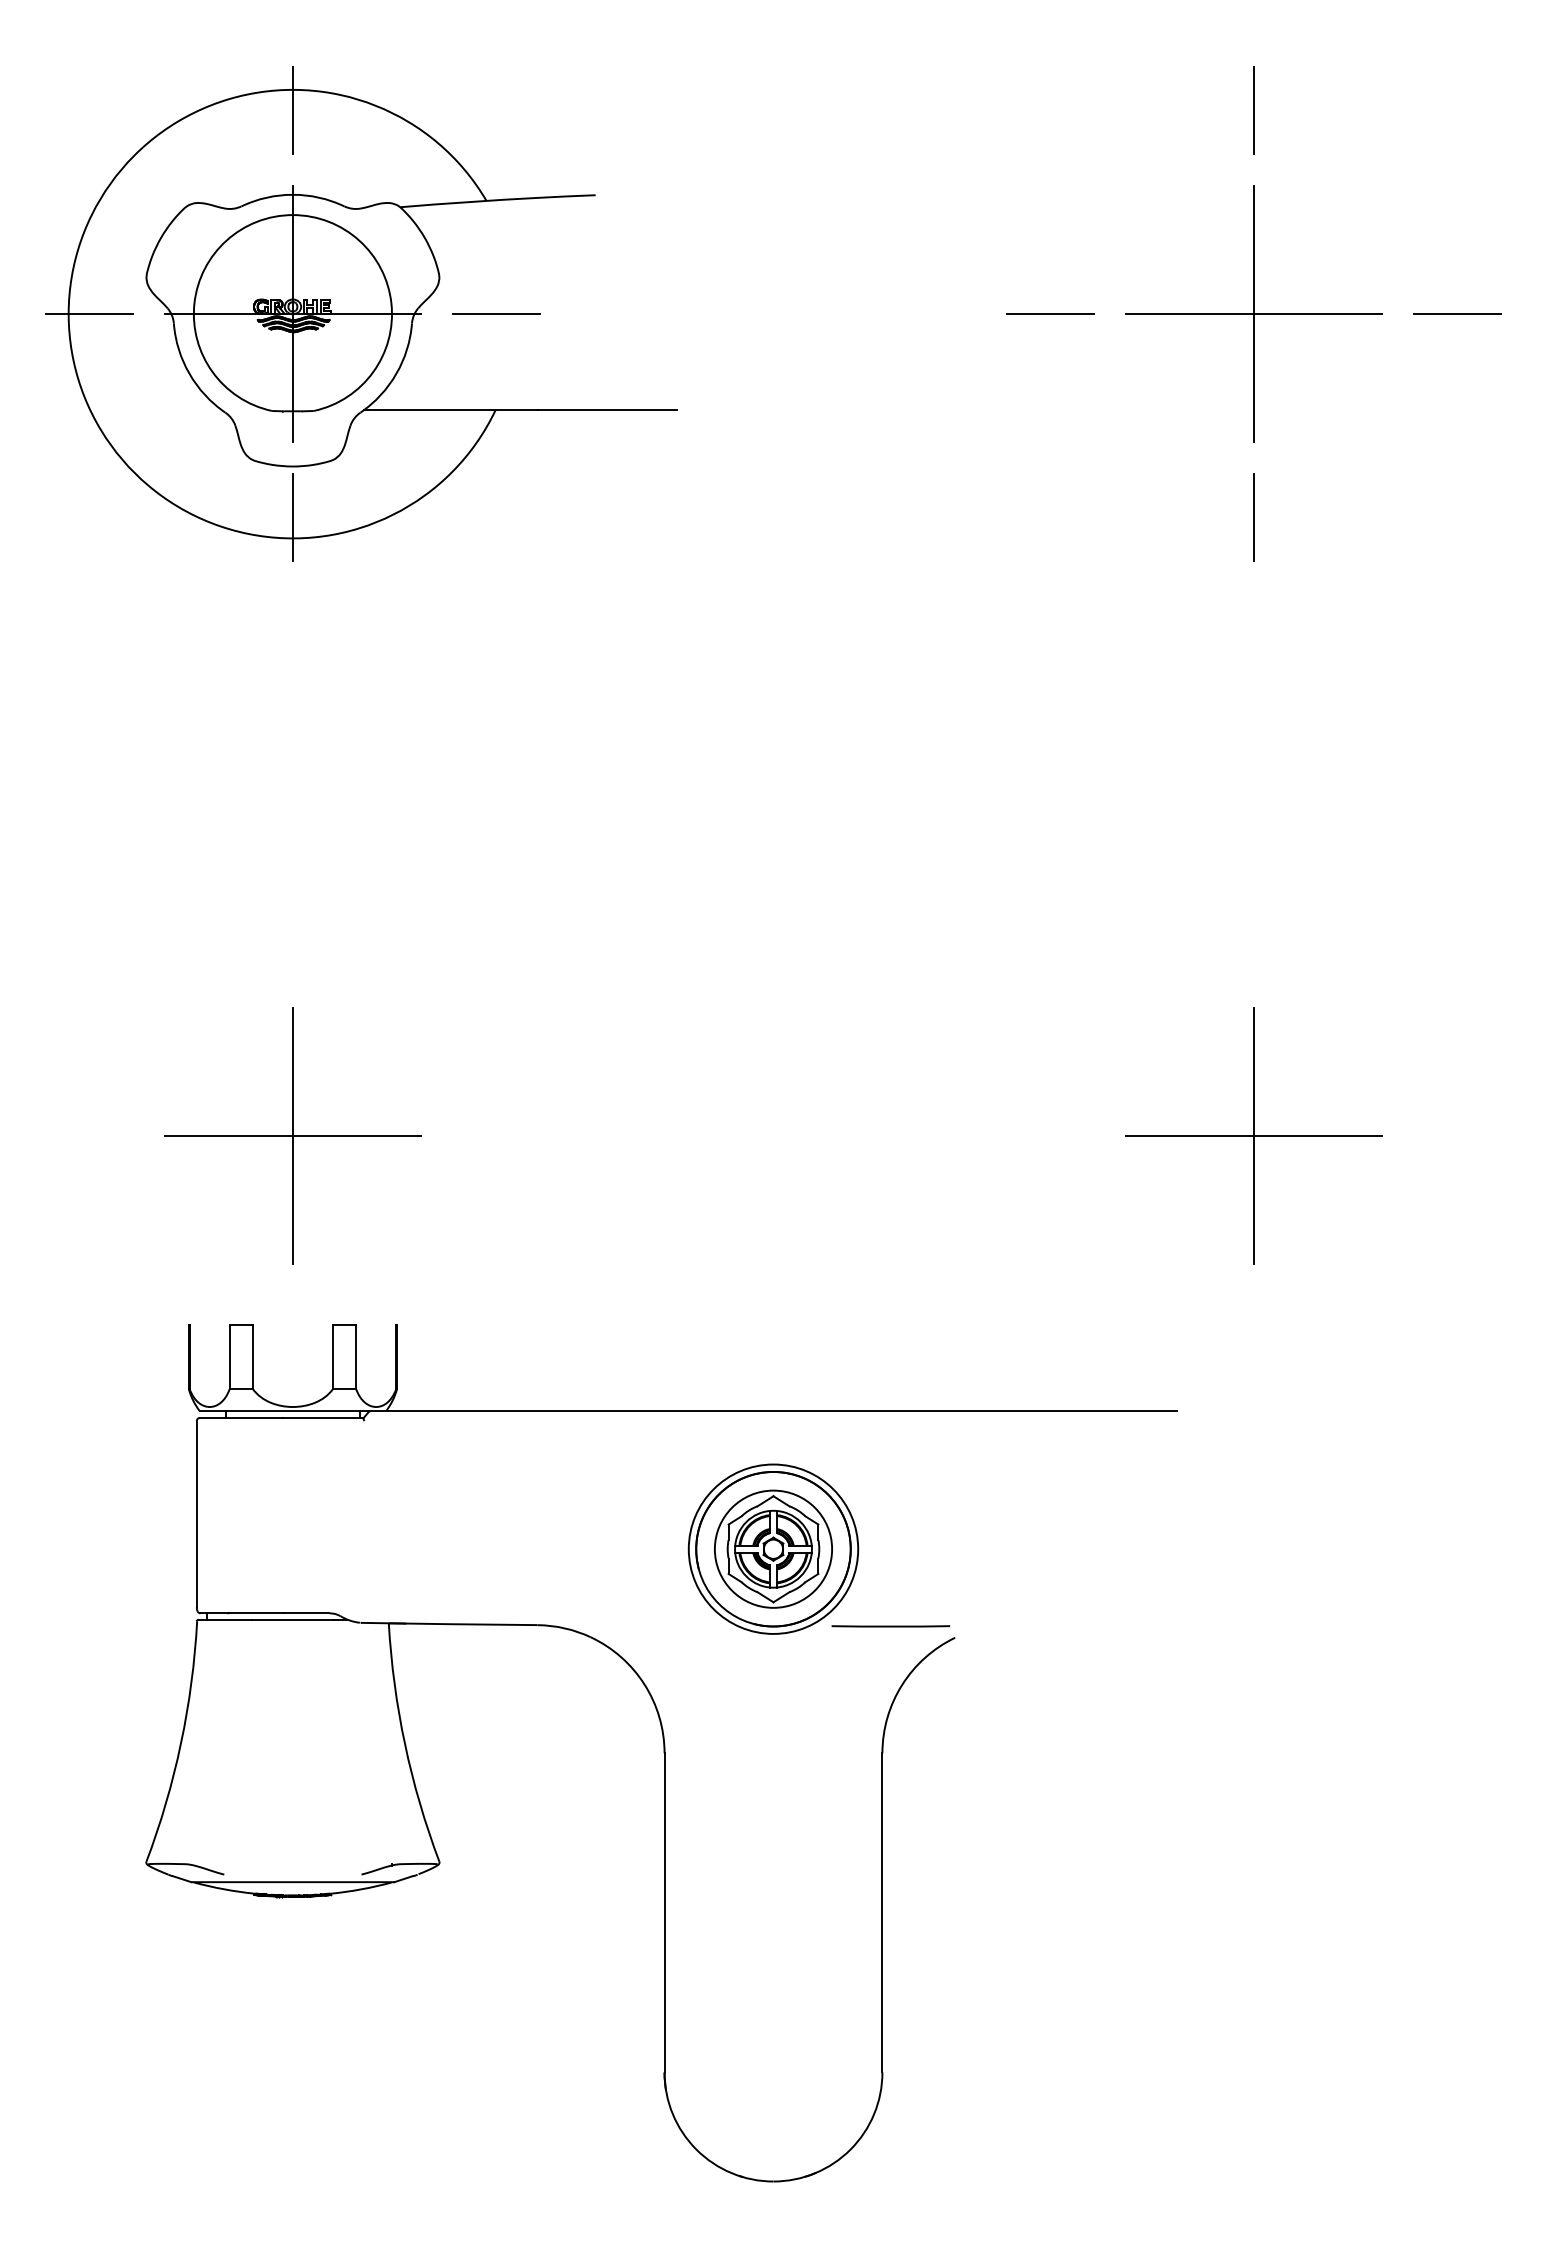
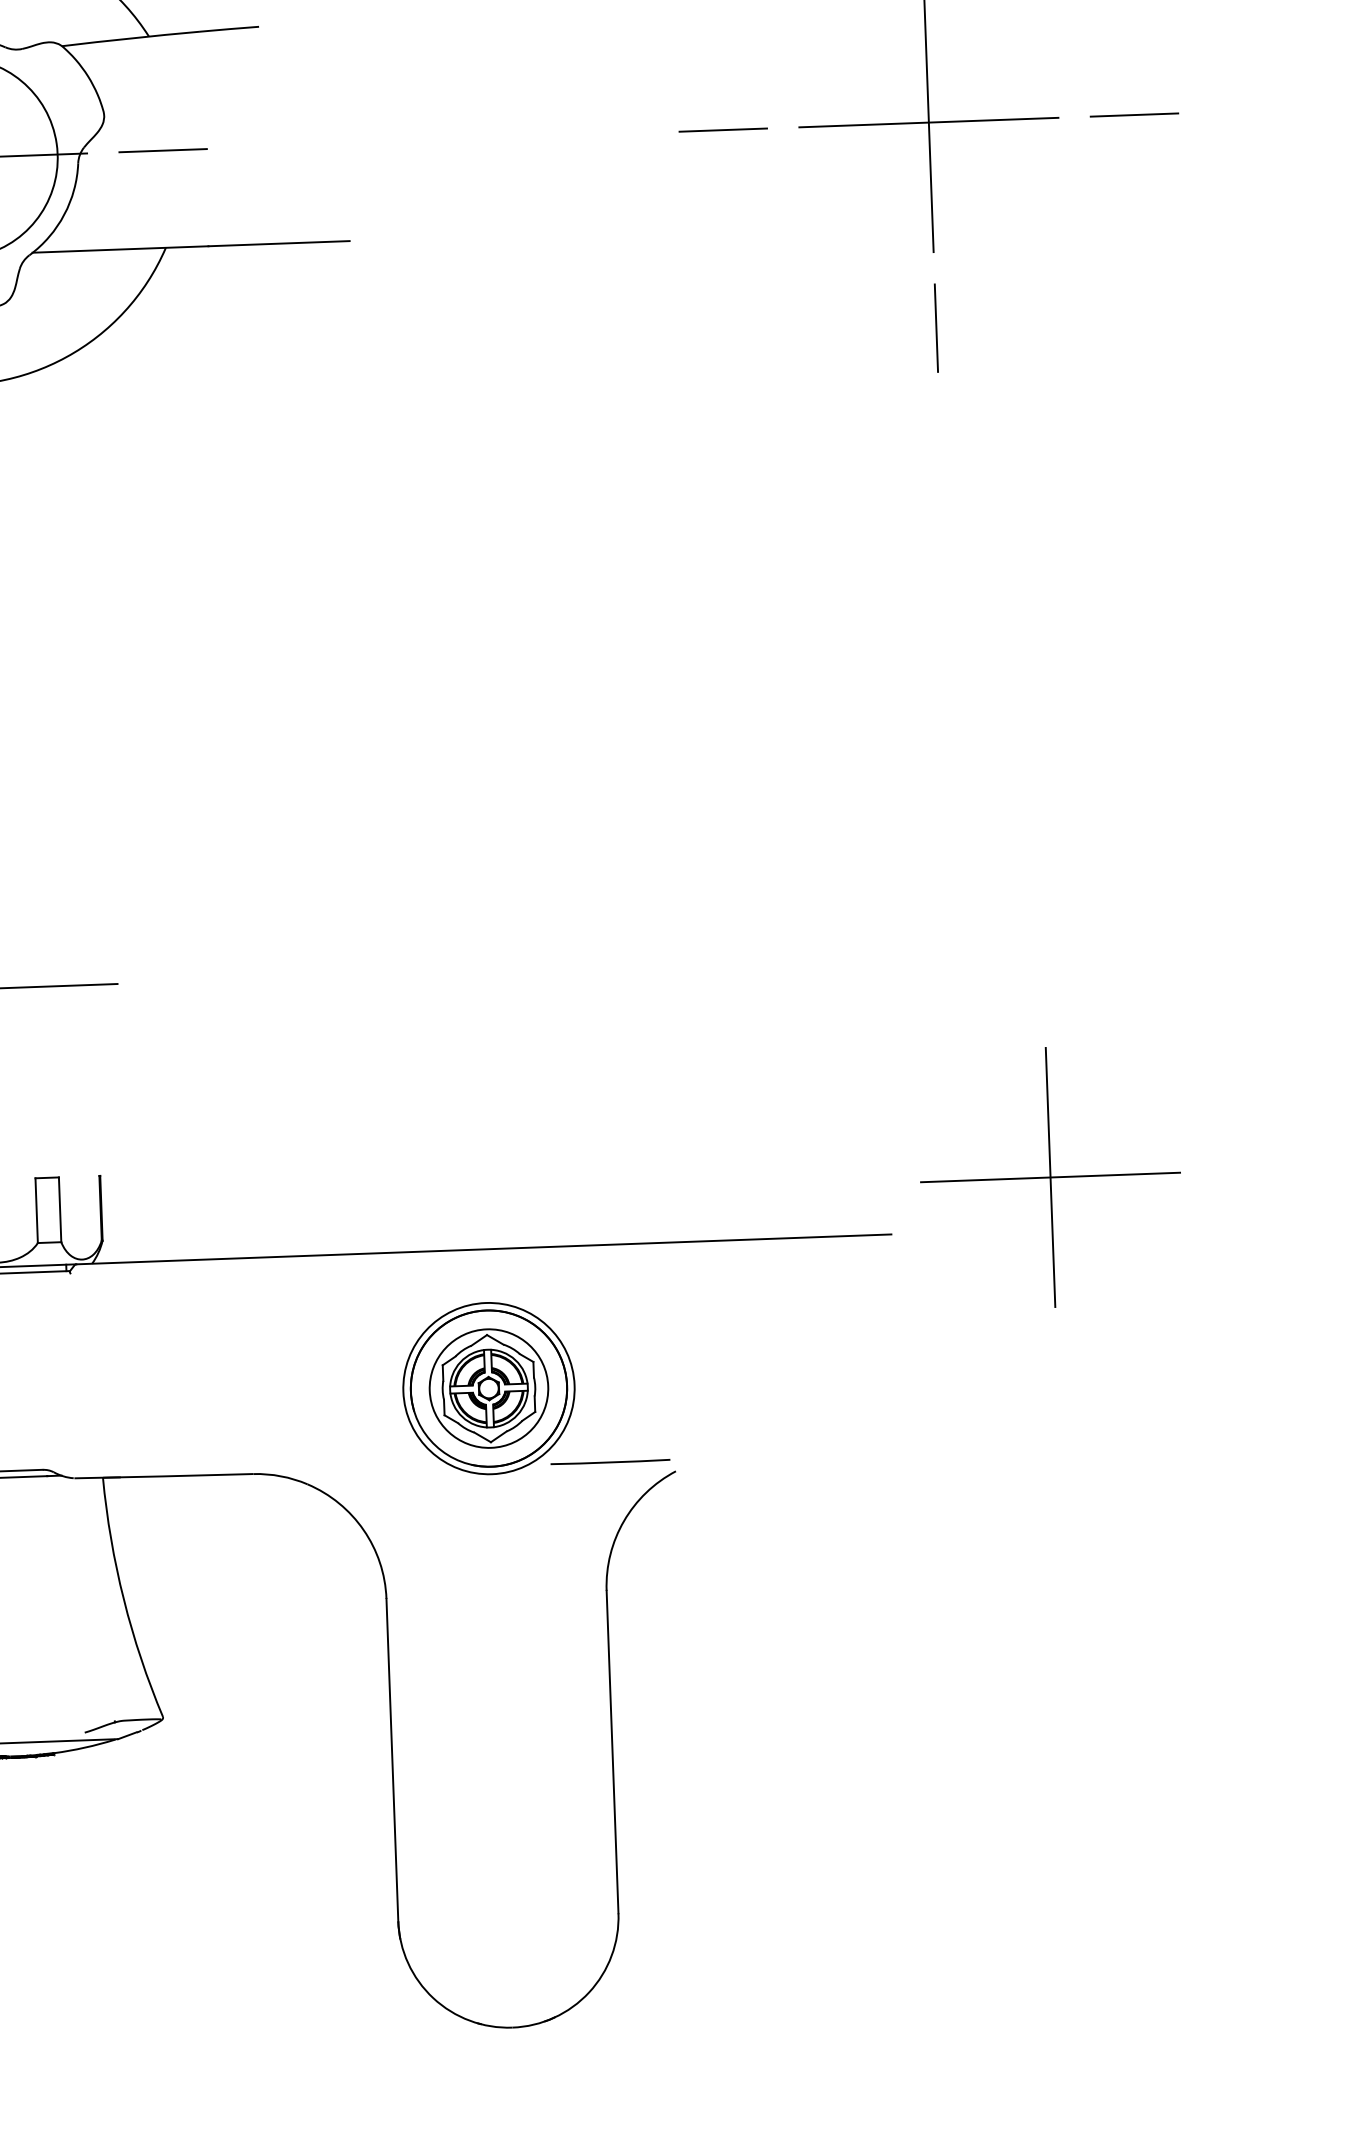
part: (1253, 1135) -> (1049, 1177), moved

